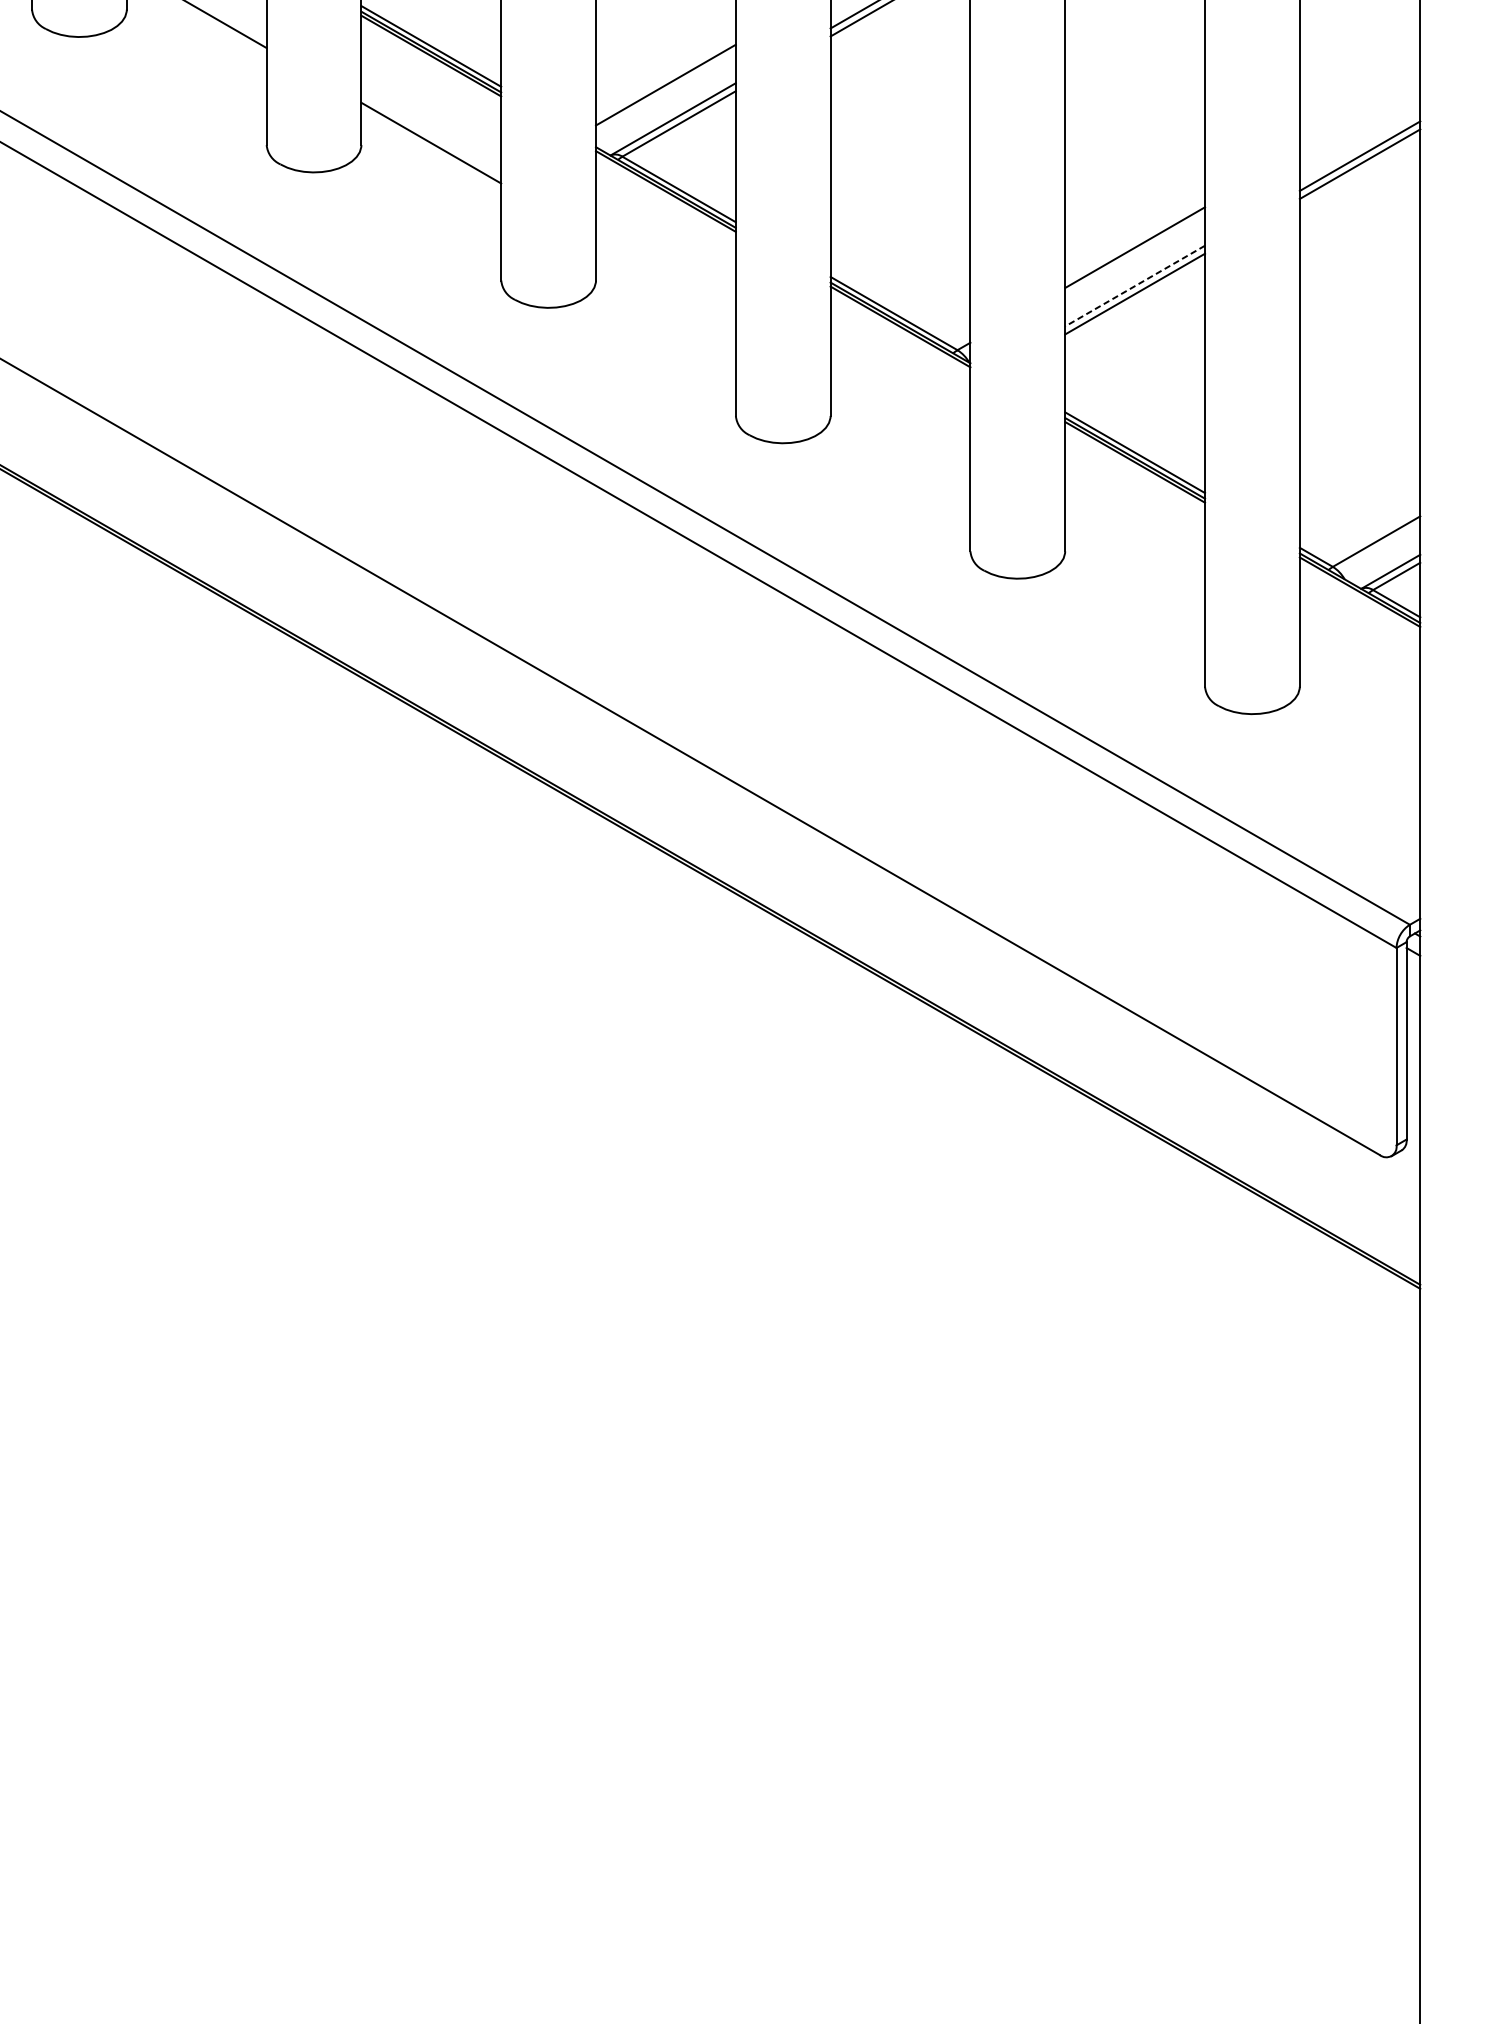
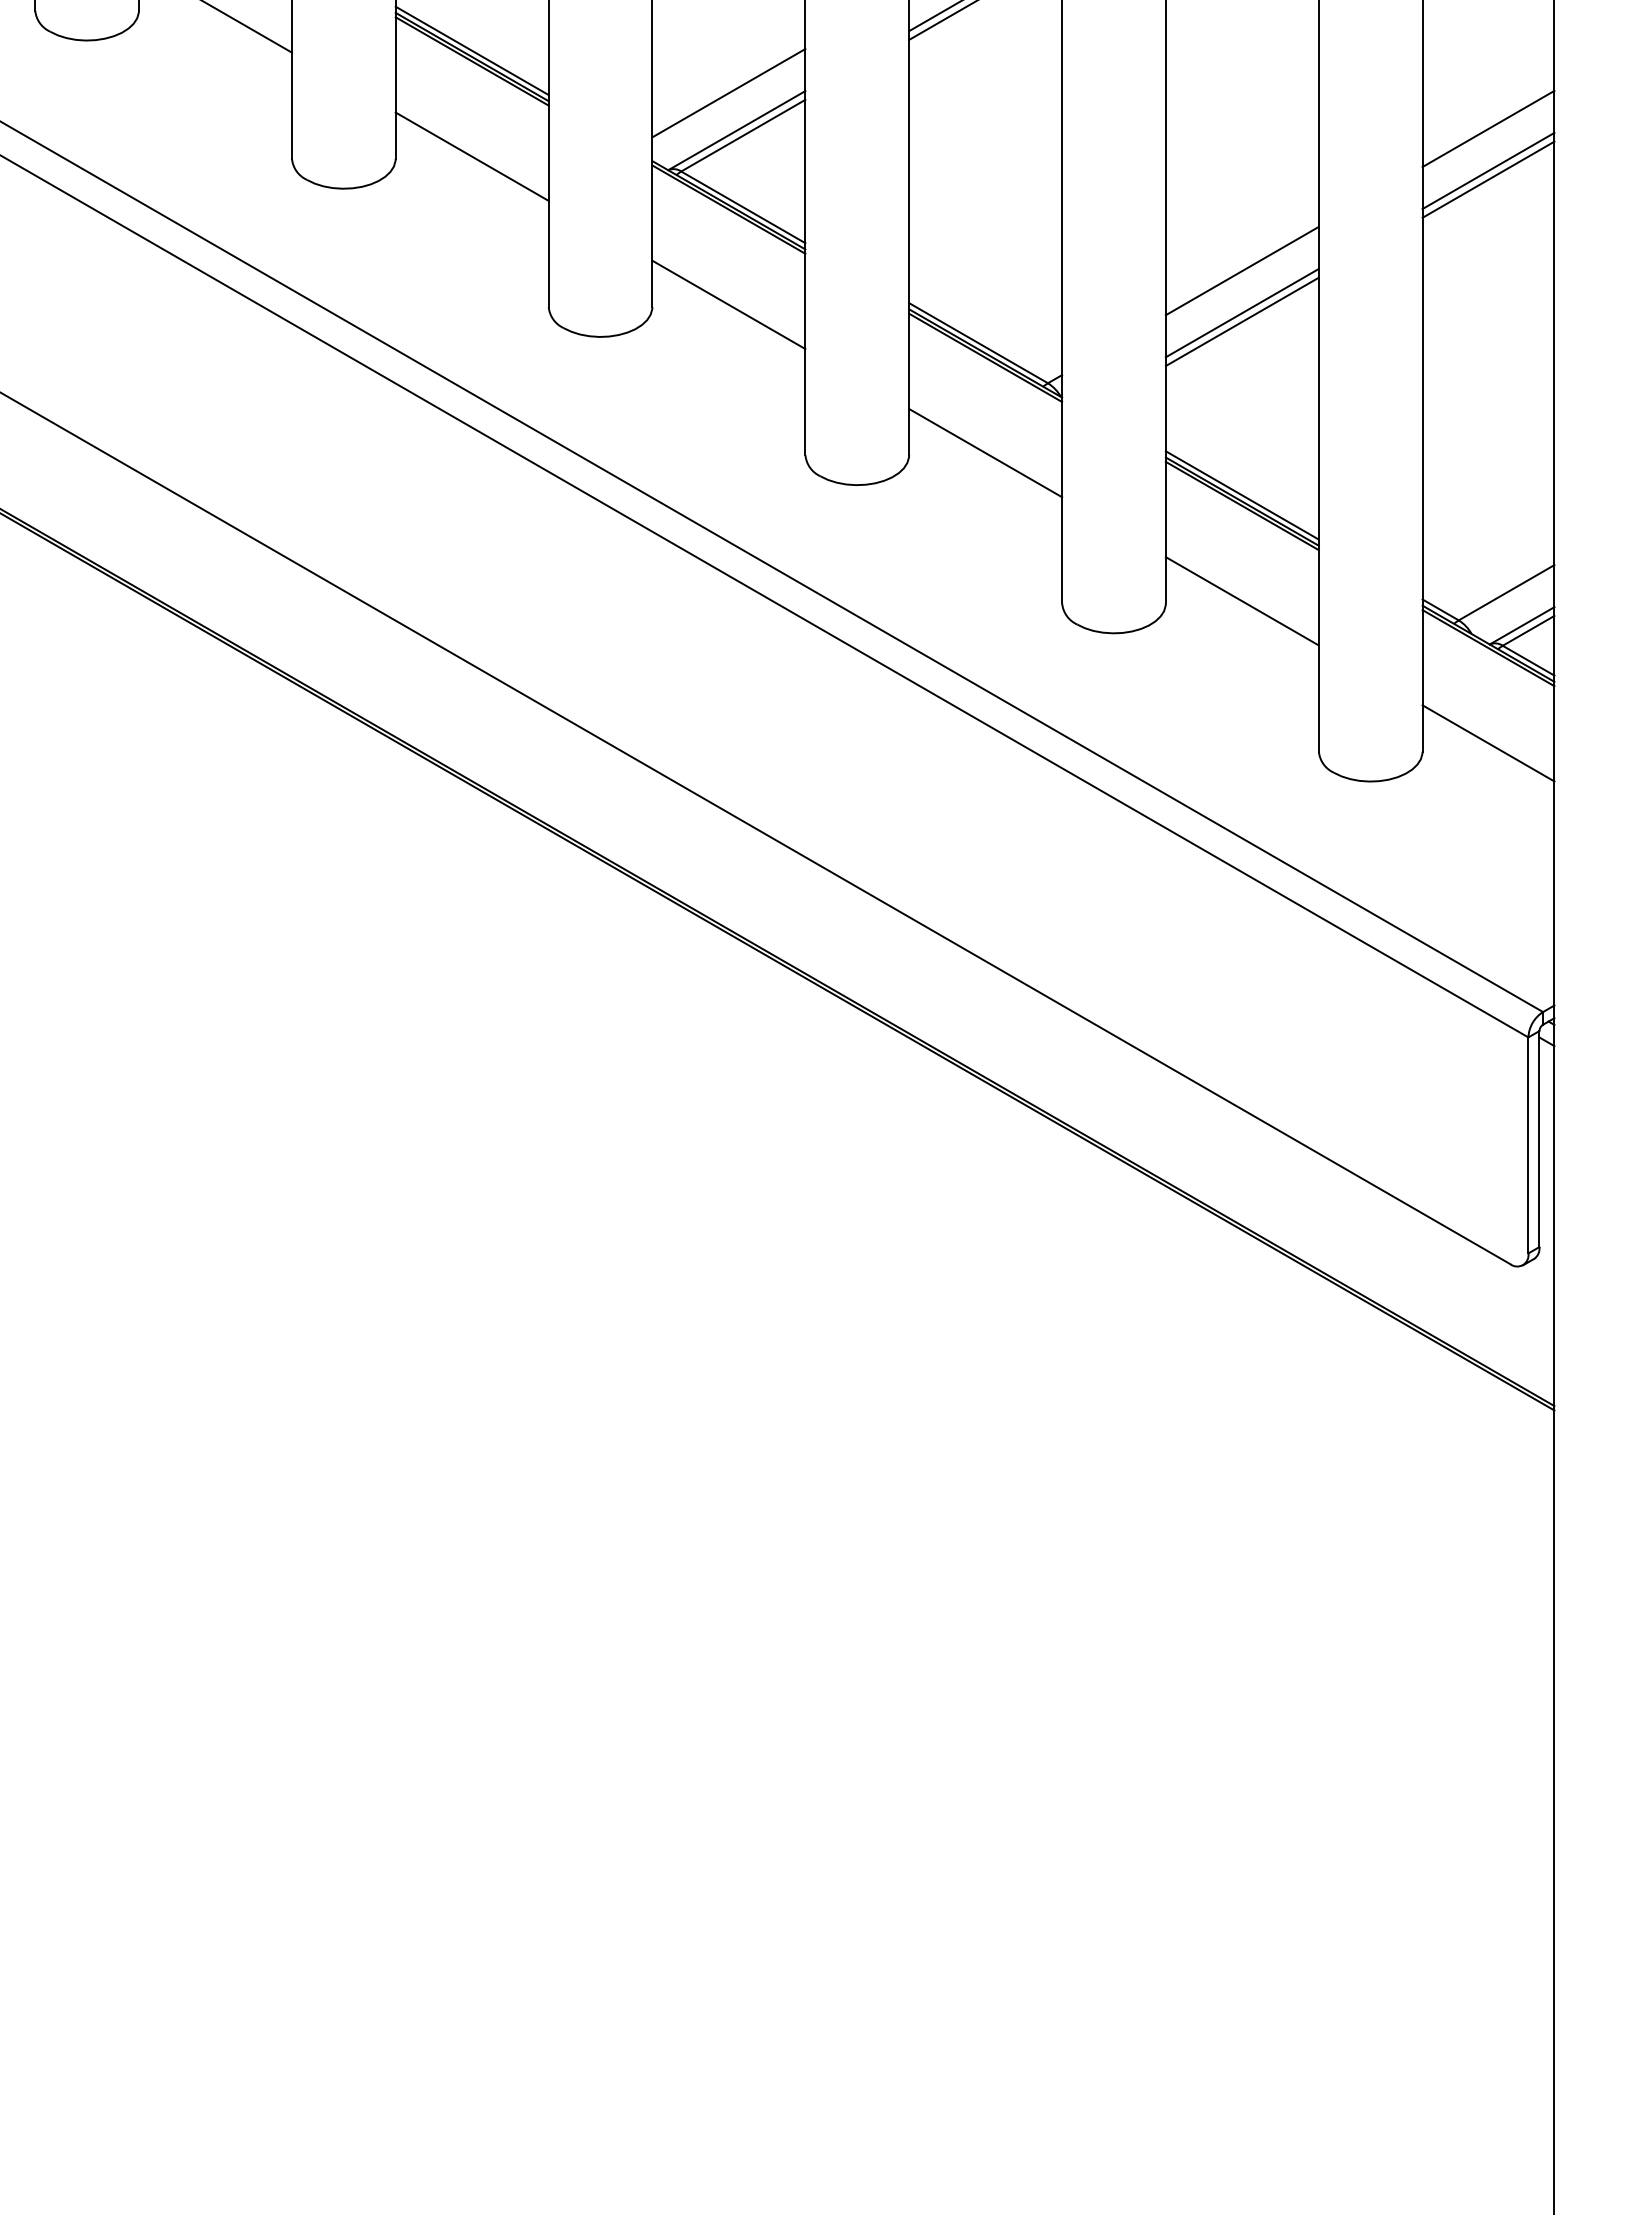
line: (1360, 117) -> (1488, 128), added
line: (665, 278) -> (728, 304), added
line: (1134, 286) -> (1241, 313), dashed -> solid
line: (900, 413) -> (985, 452), added
line: (1134, 549) -> (1241, 601), added
line: (1360, 679) -> (1488, 743), added

